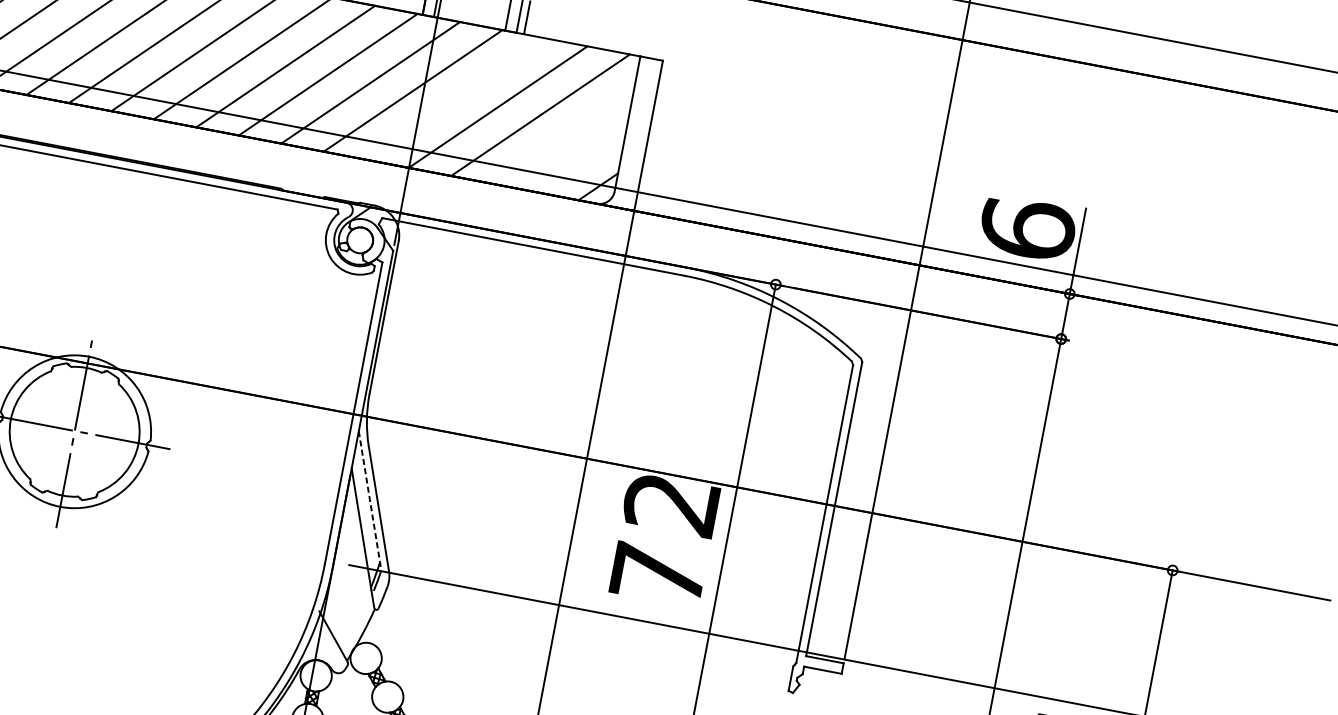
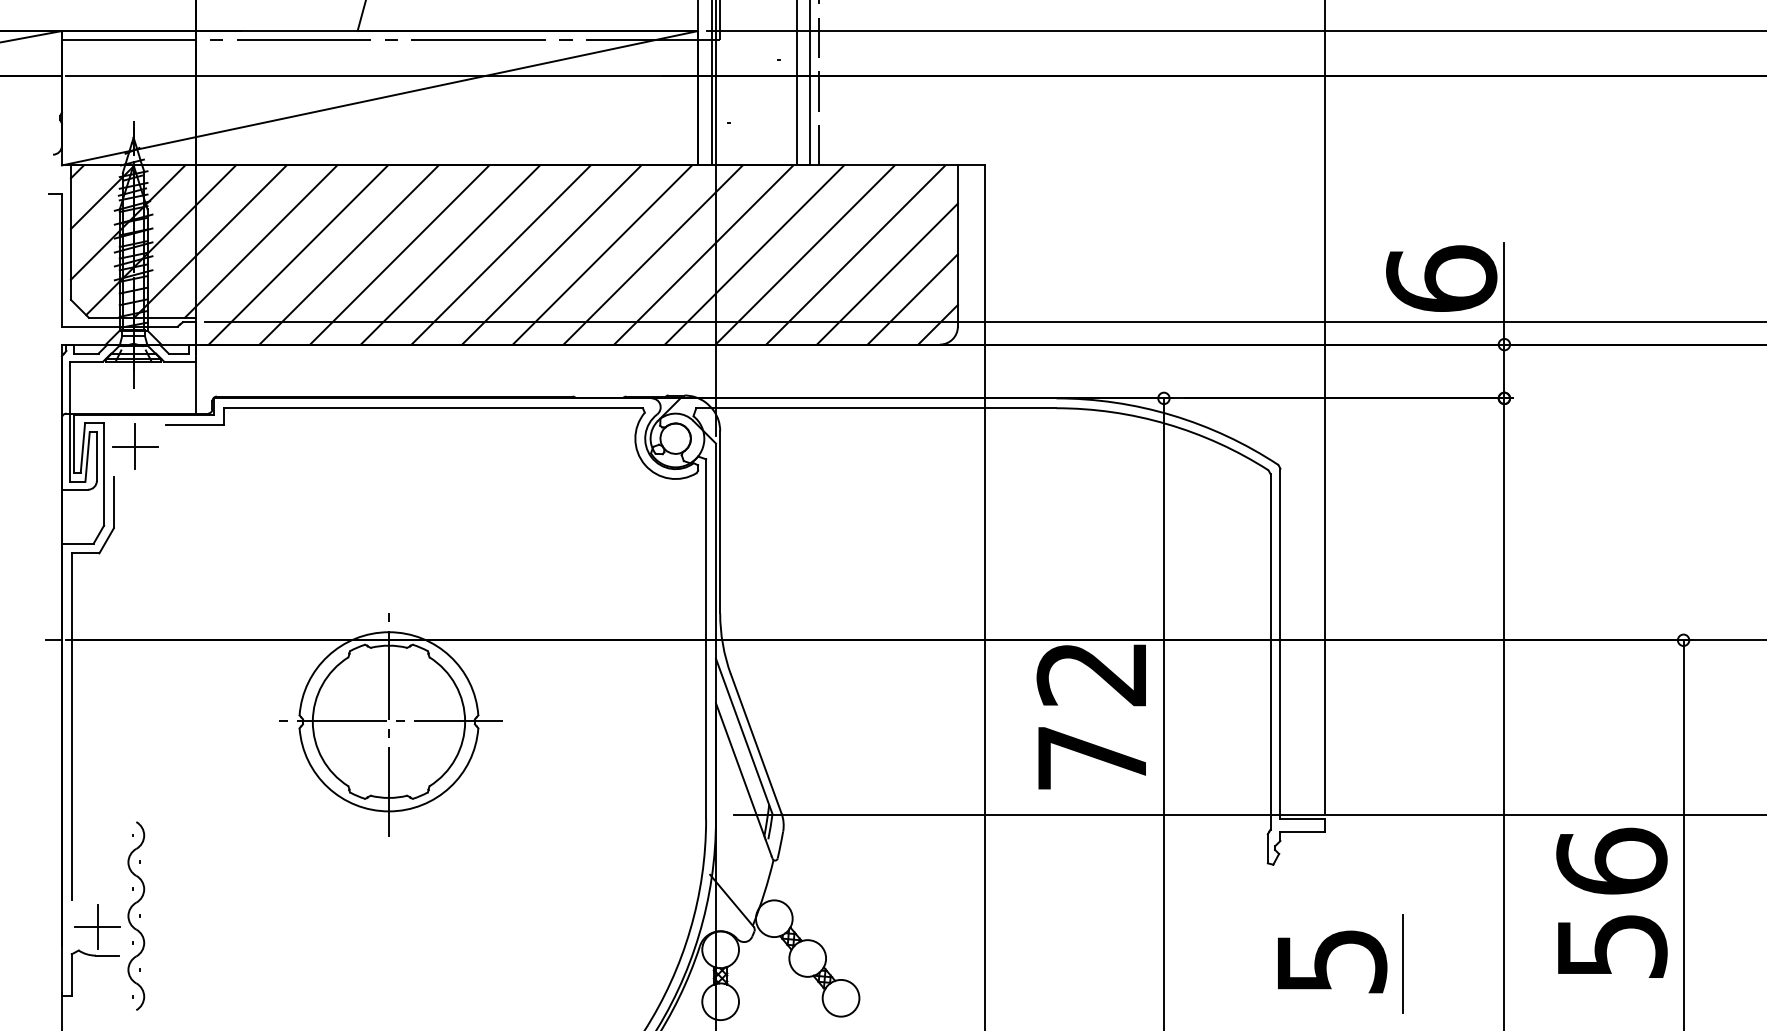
line: (455, 98) -> (754, 254), added
line: (563, 135) -> (886, 273), added
line: (580, 161) -> (912, 299), added
line: (370, 500) -> (744, 736), dashed -> solid

